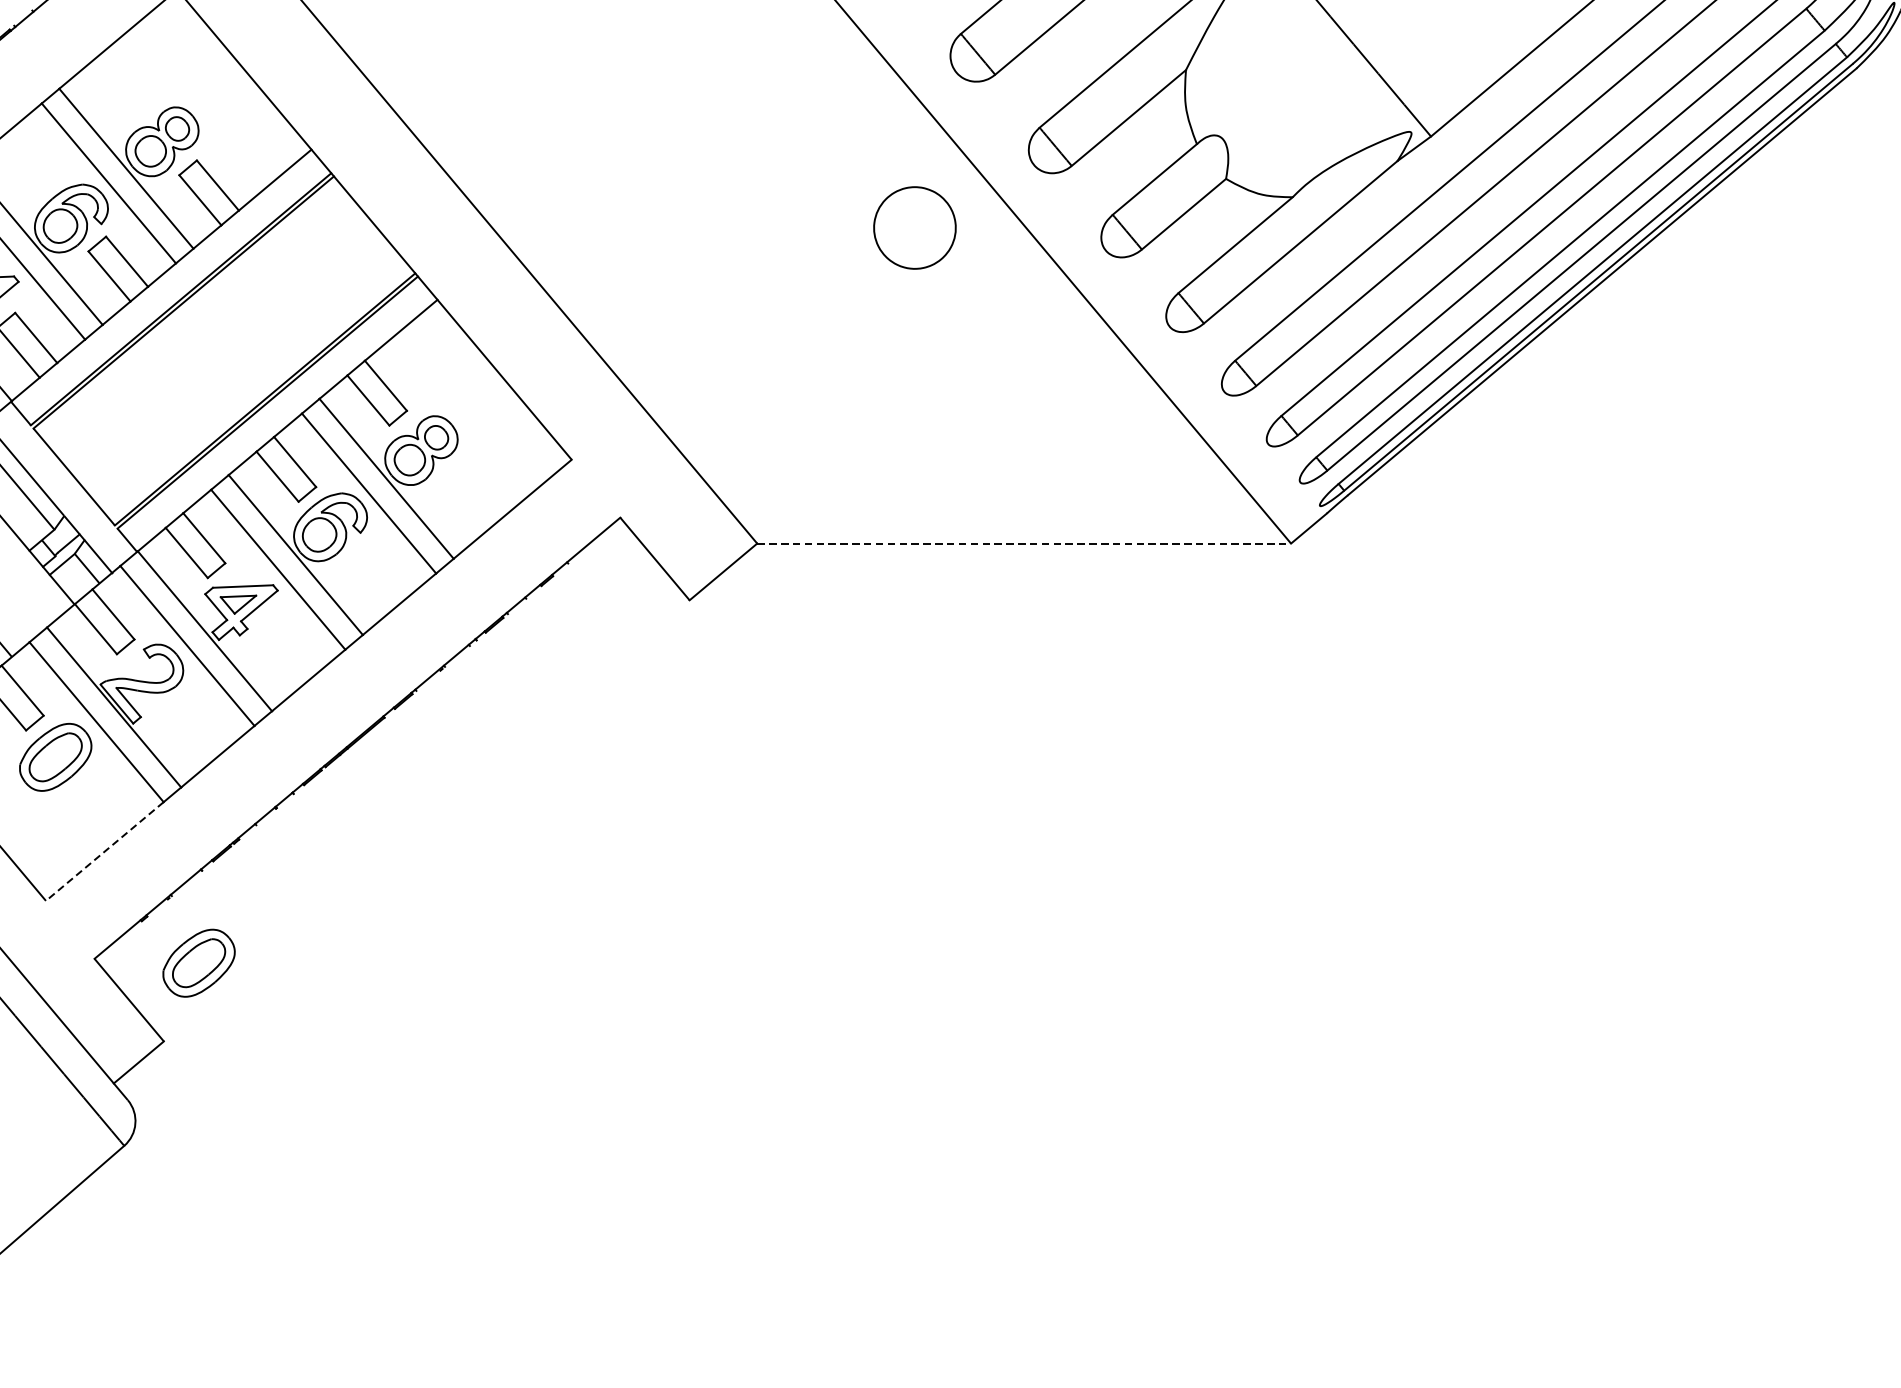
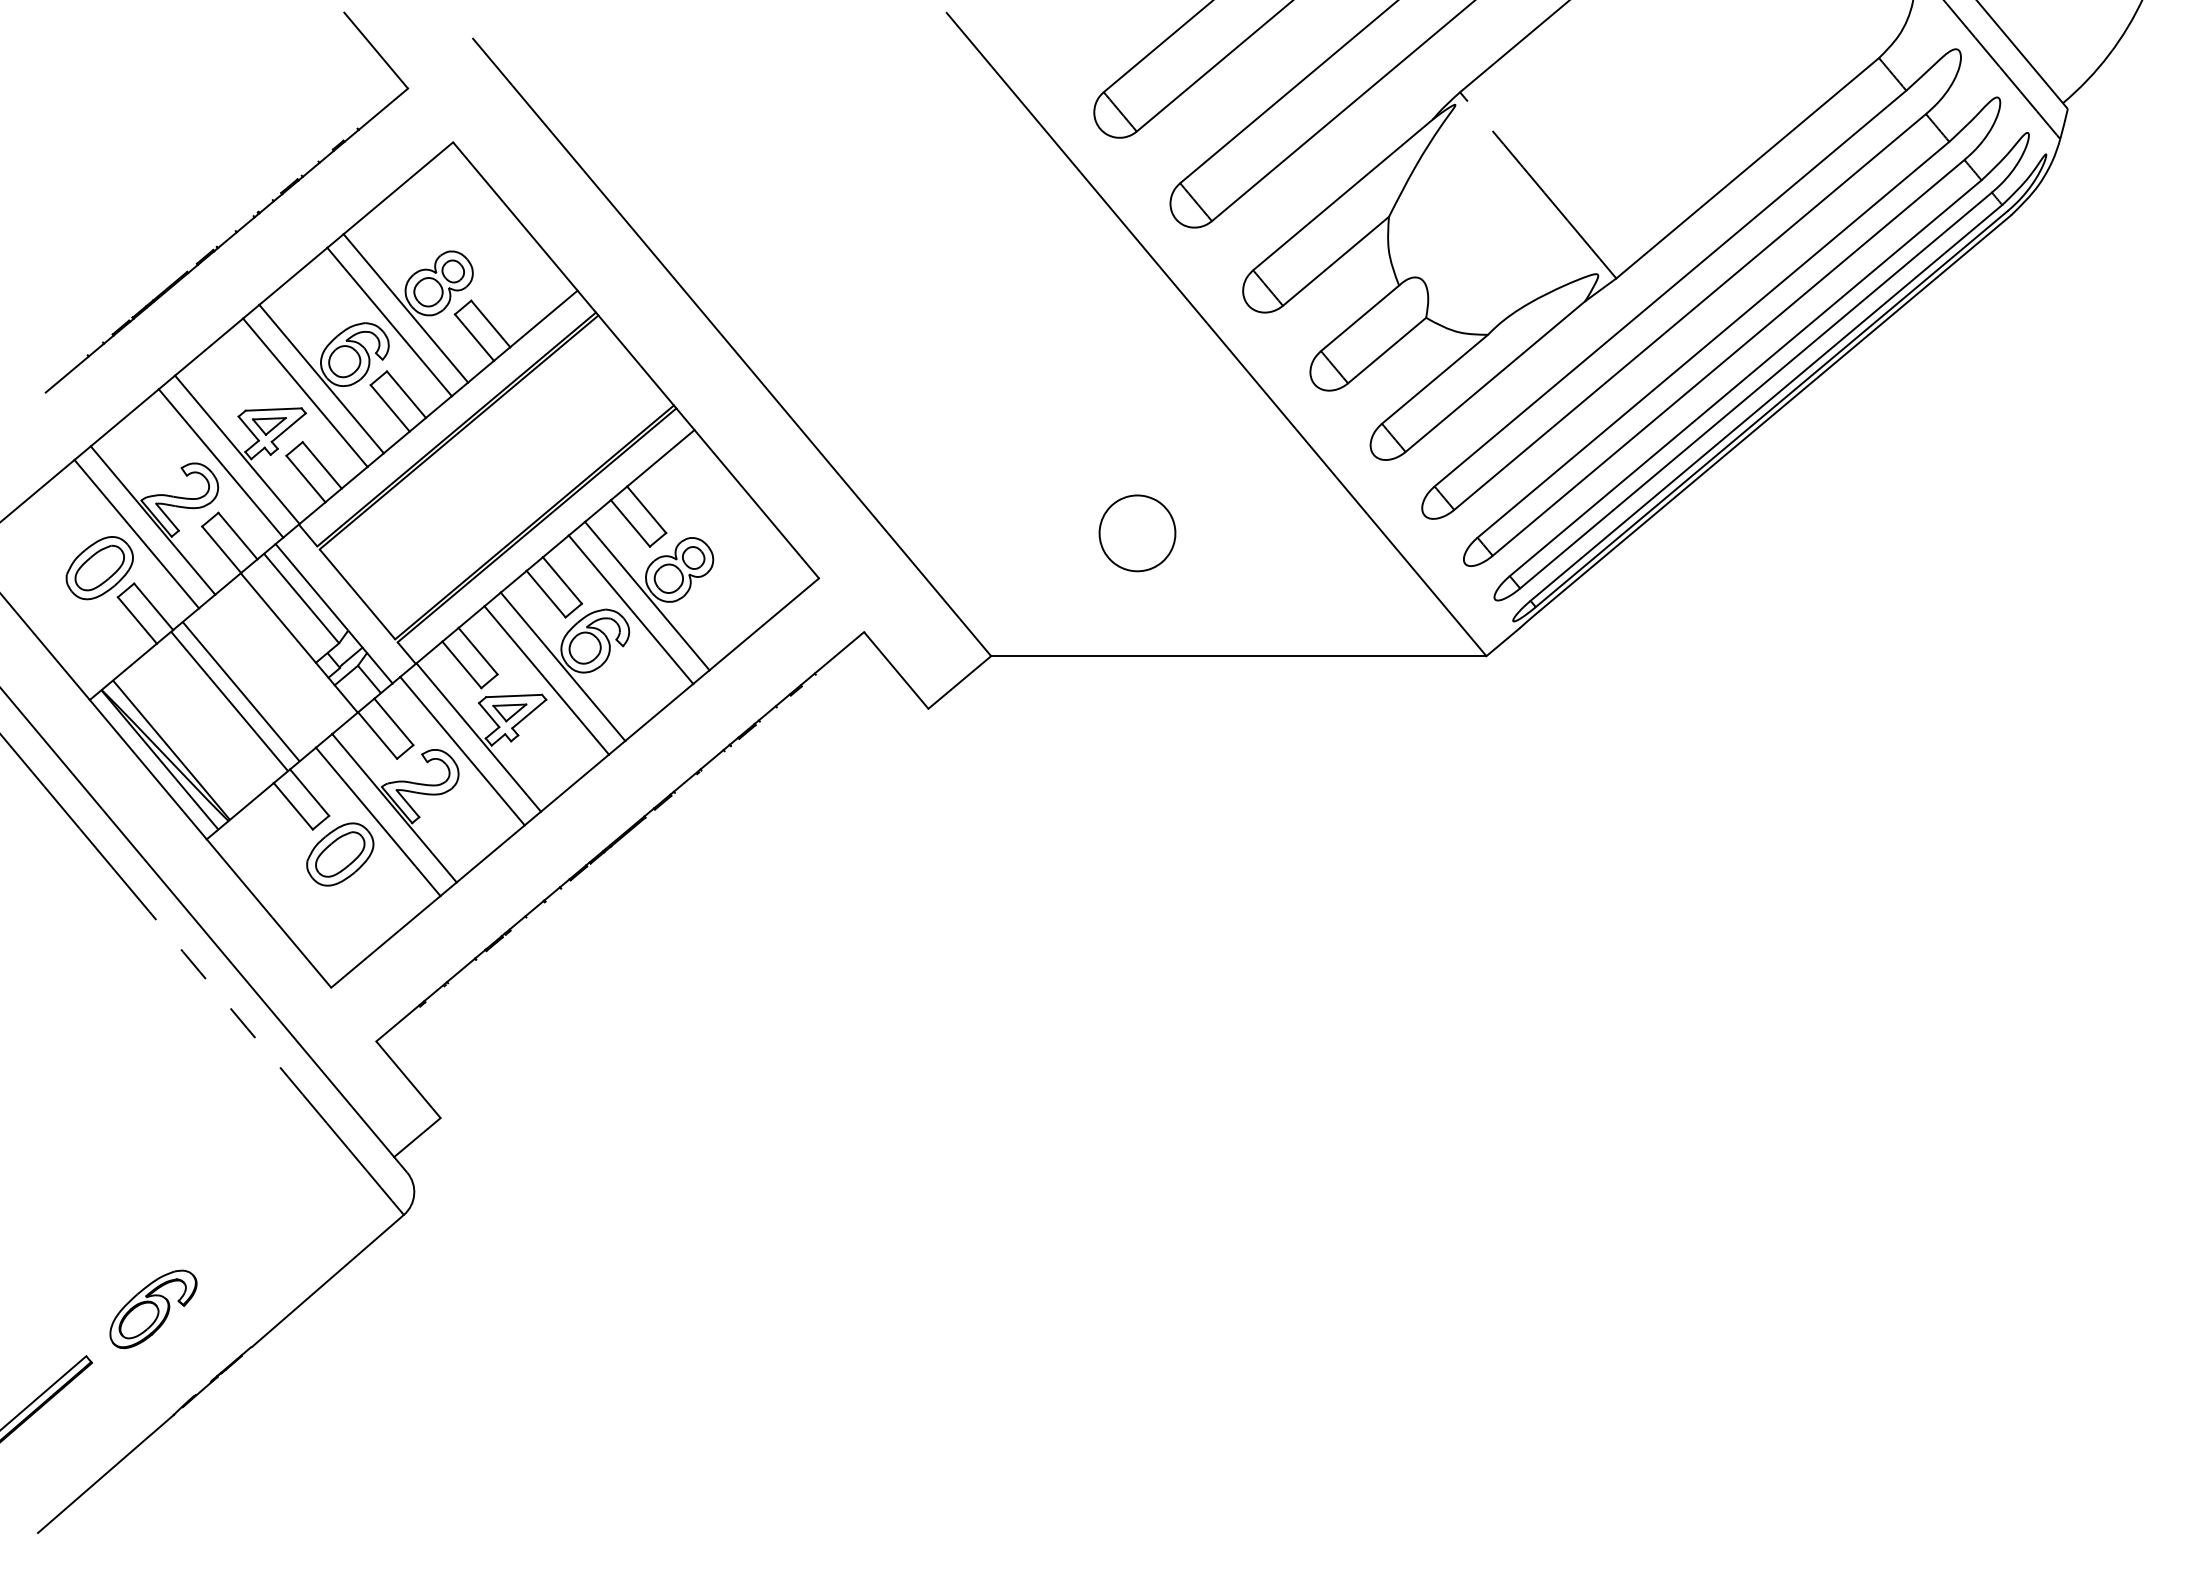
part: (914, 228) -> (1137, 533), moved
line: (1023, 543) -> (1238, 656), dashed -> solid
line: (104, 852) -> (385, 942), dashed -> solid
part: (199, 963) -> (473, 1045), removed

